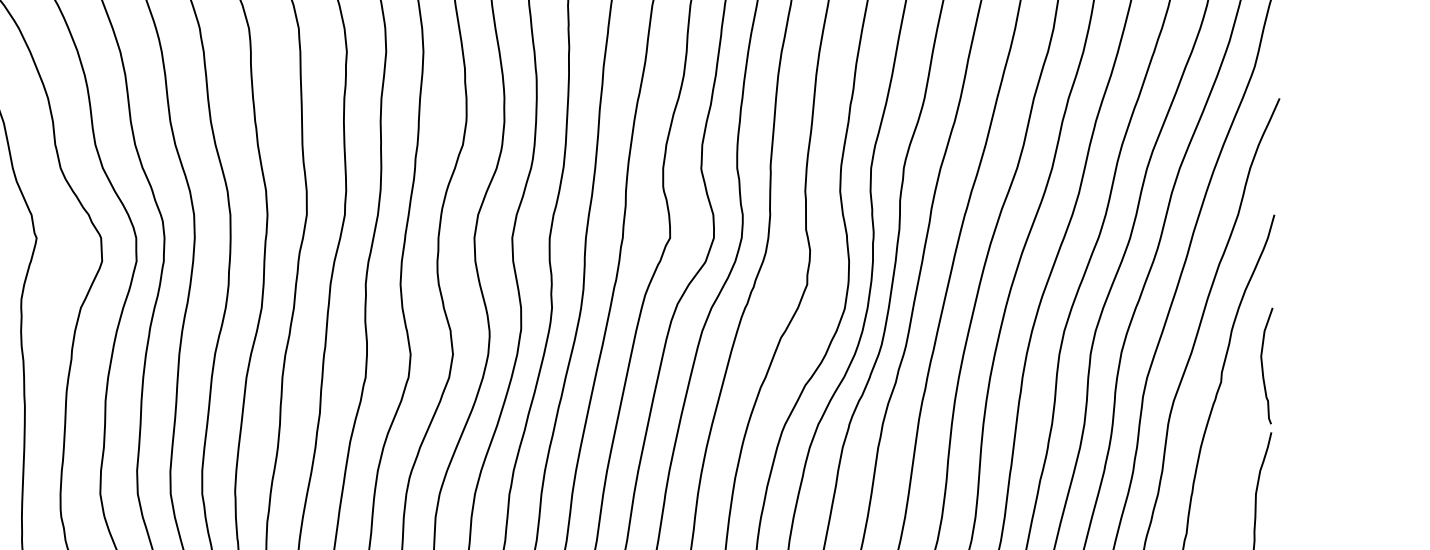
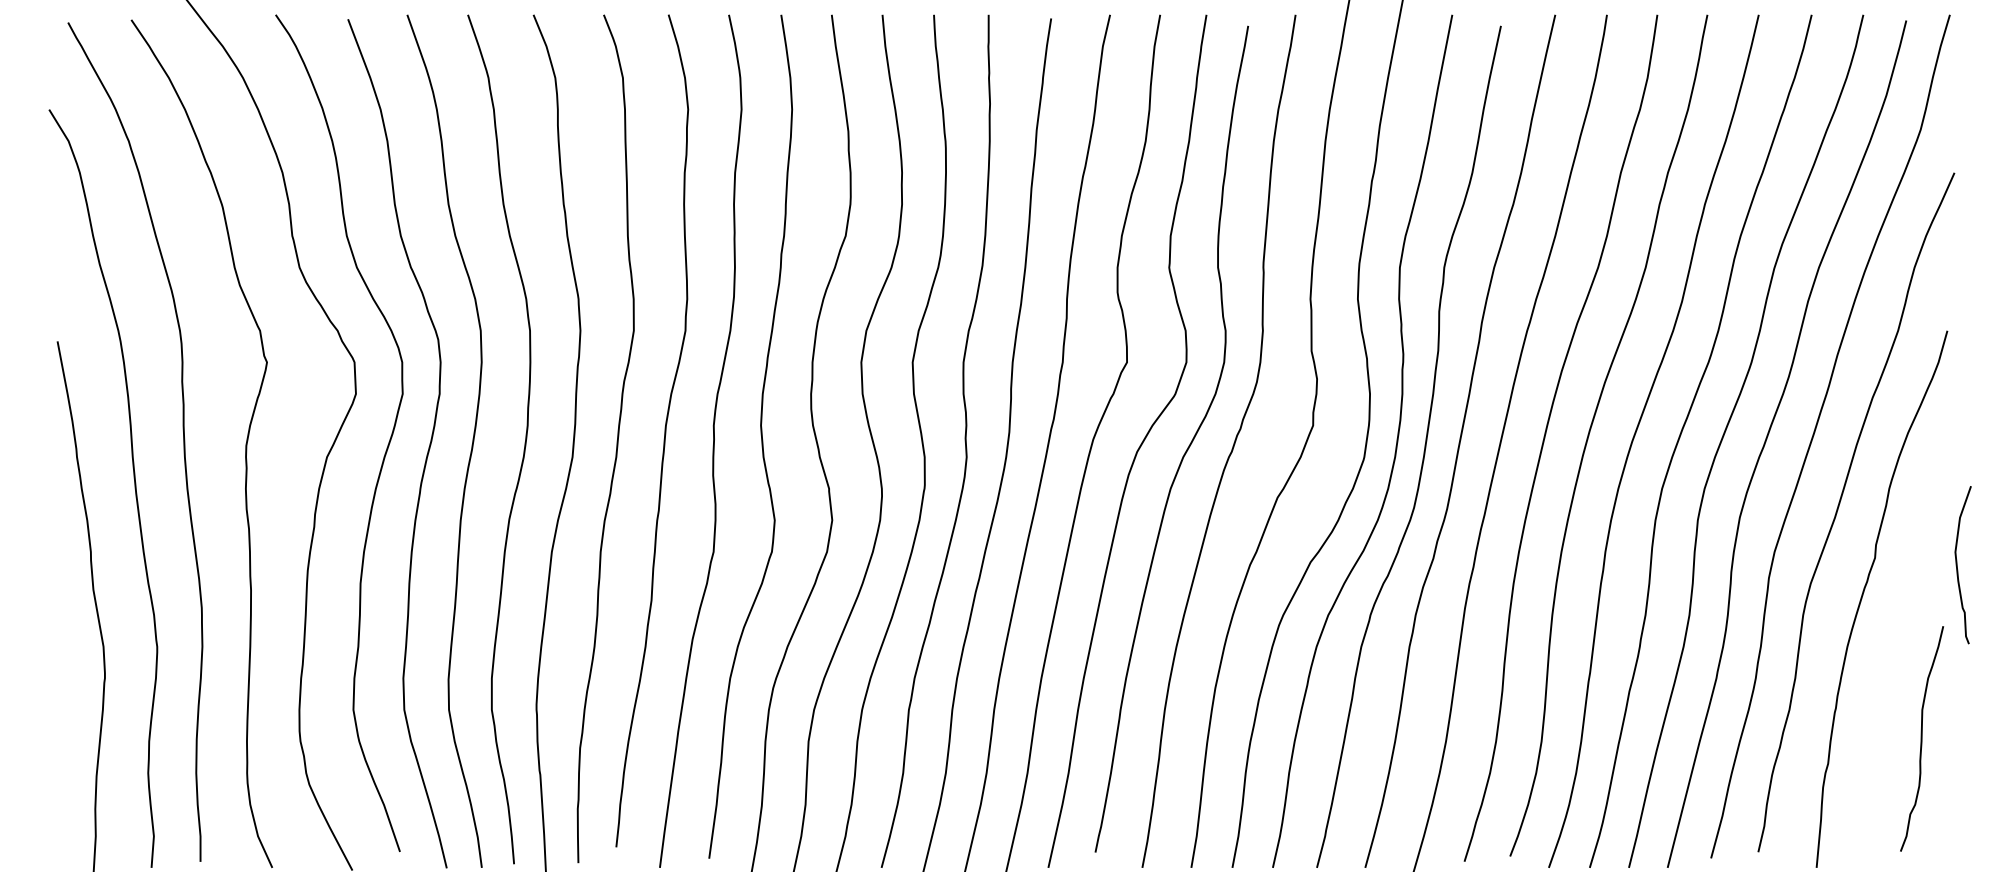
curve: (1262, 366) -> (1957, 565), moved

